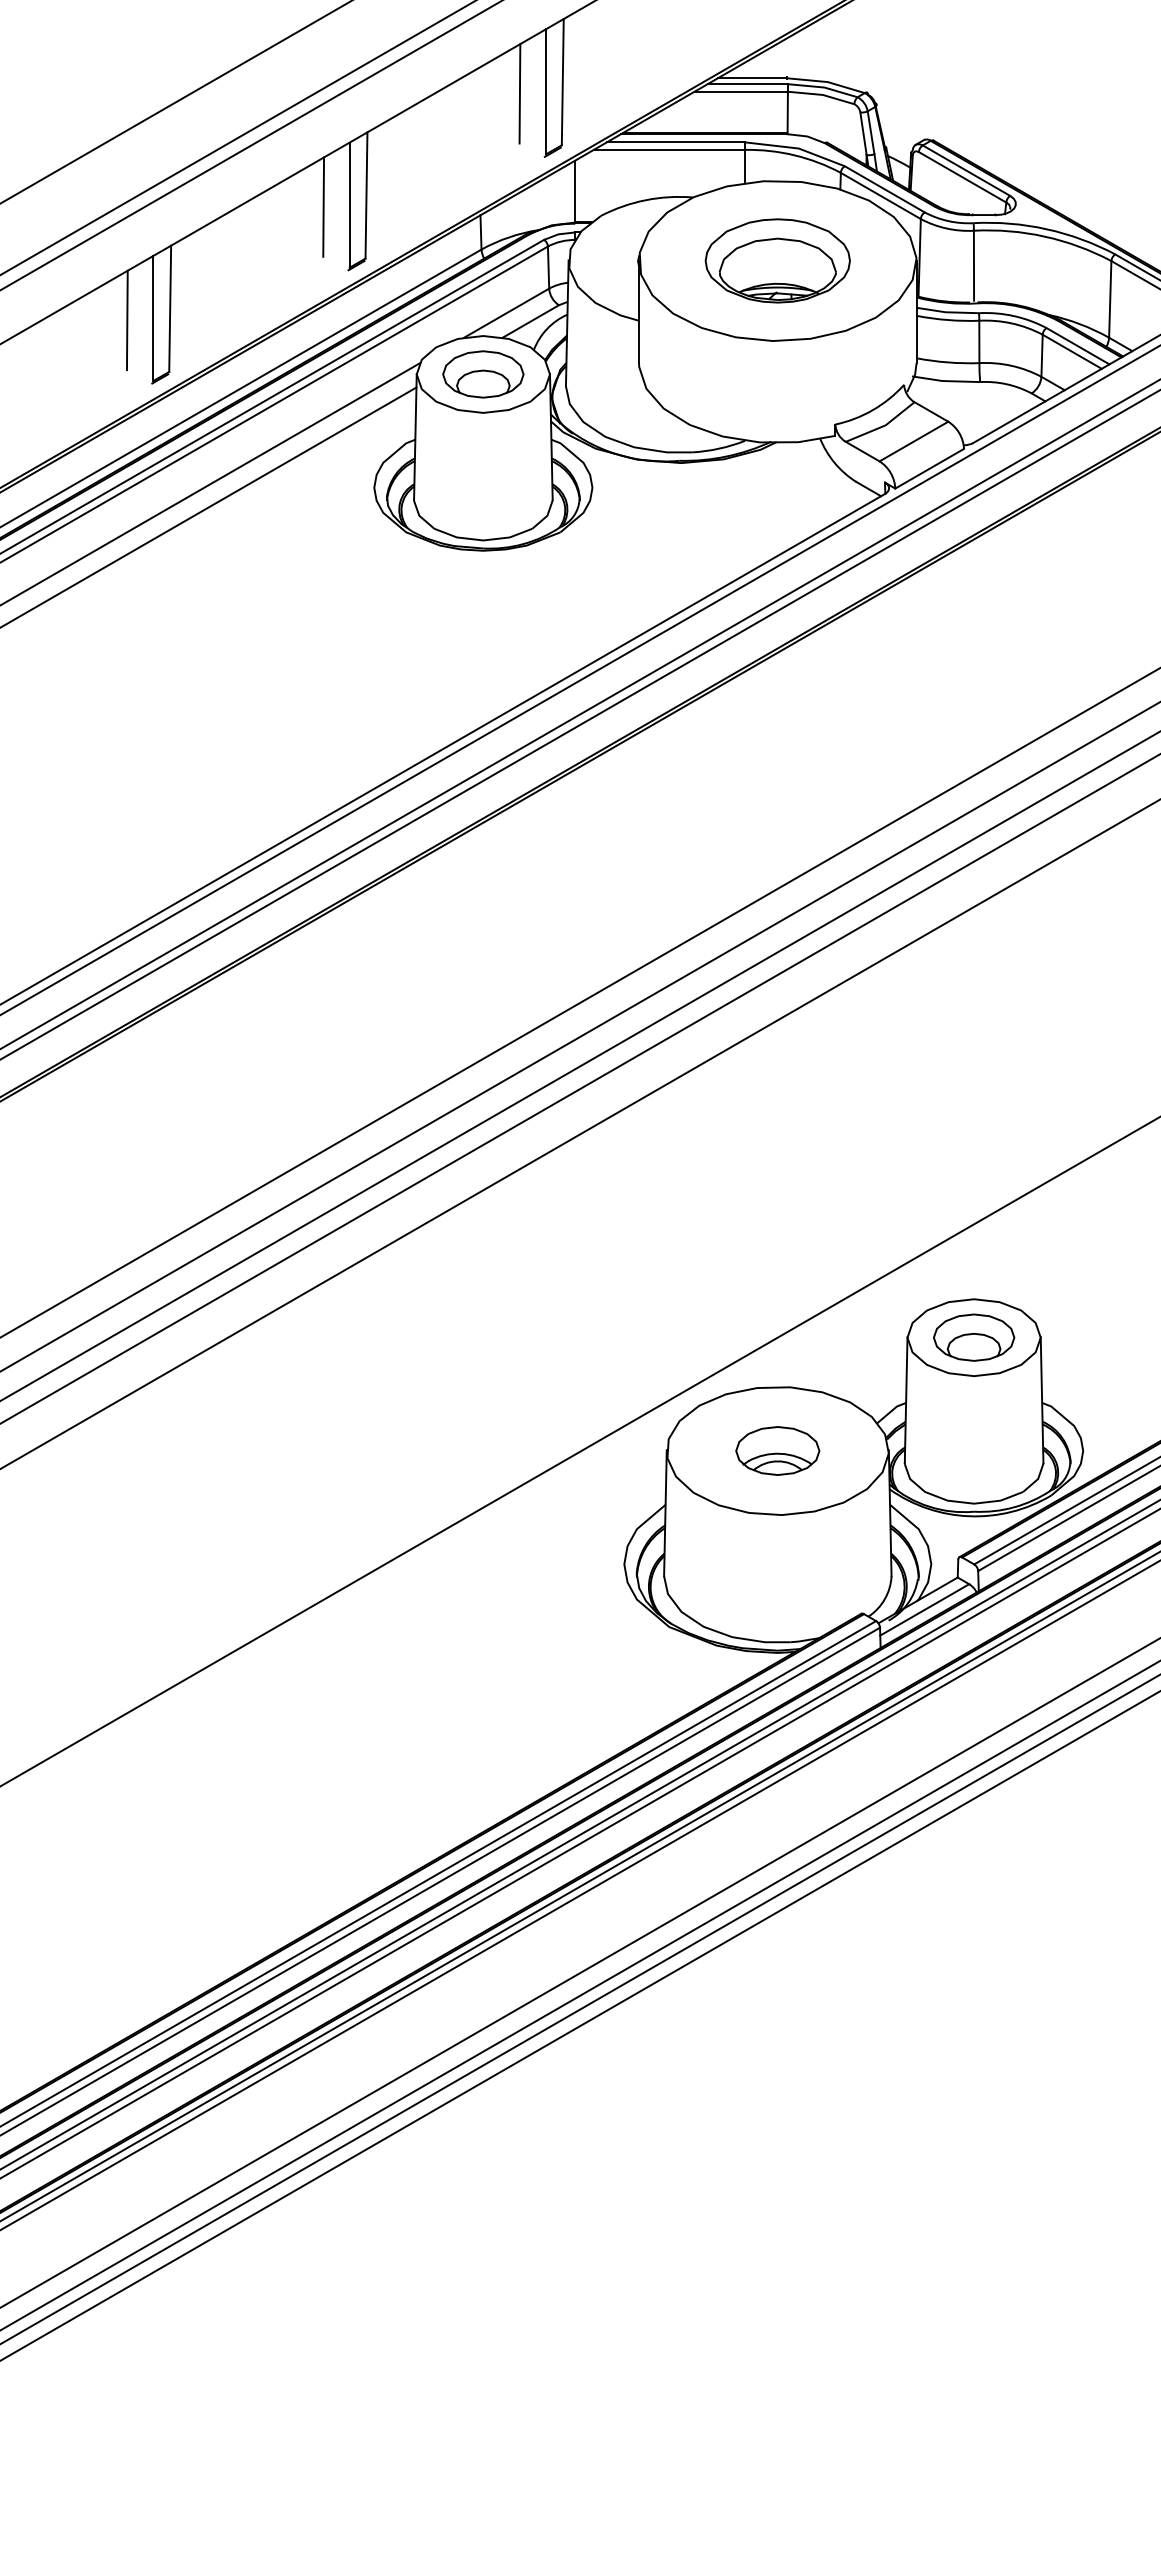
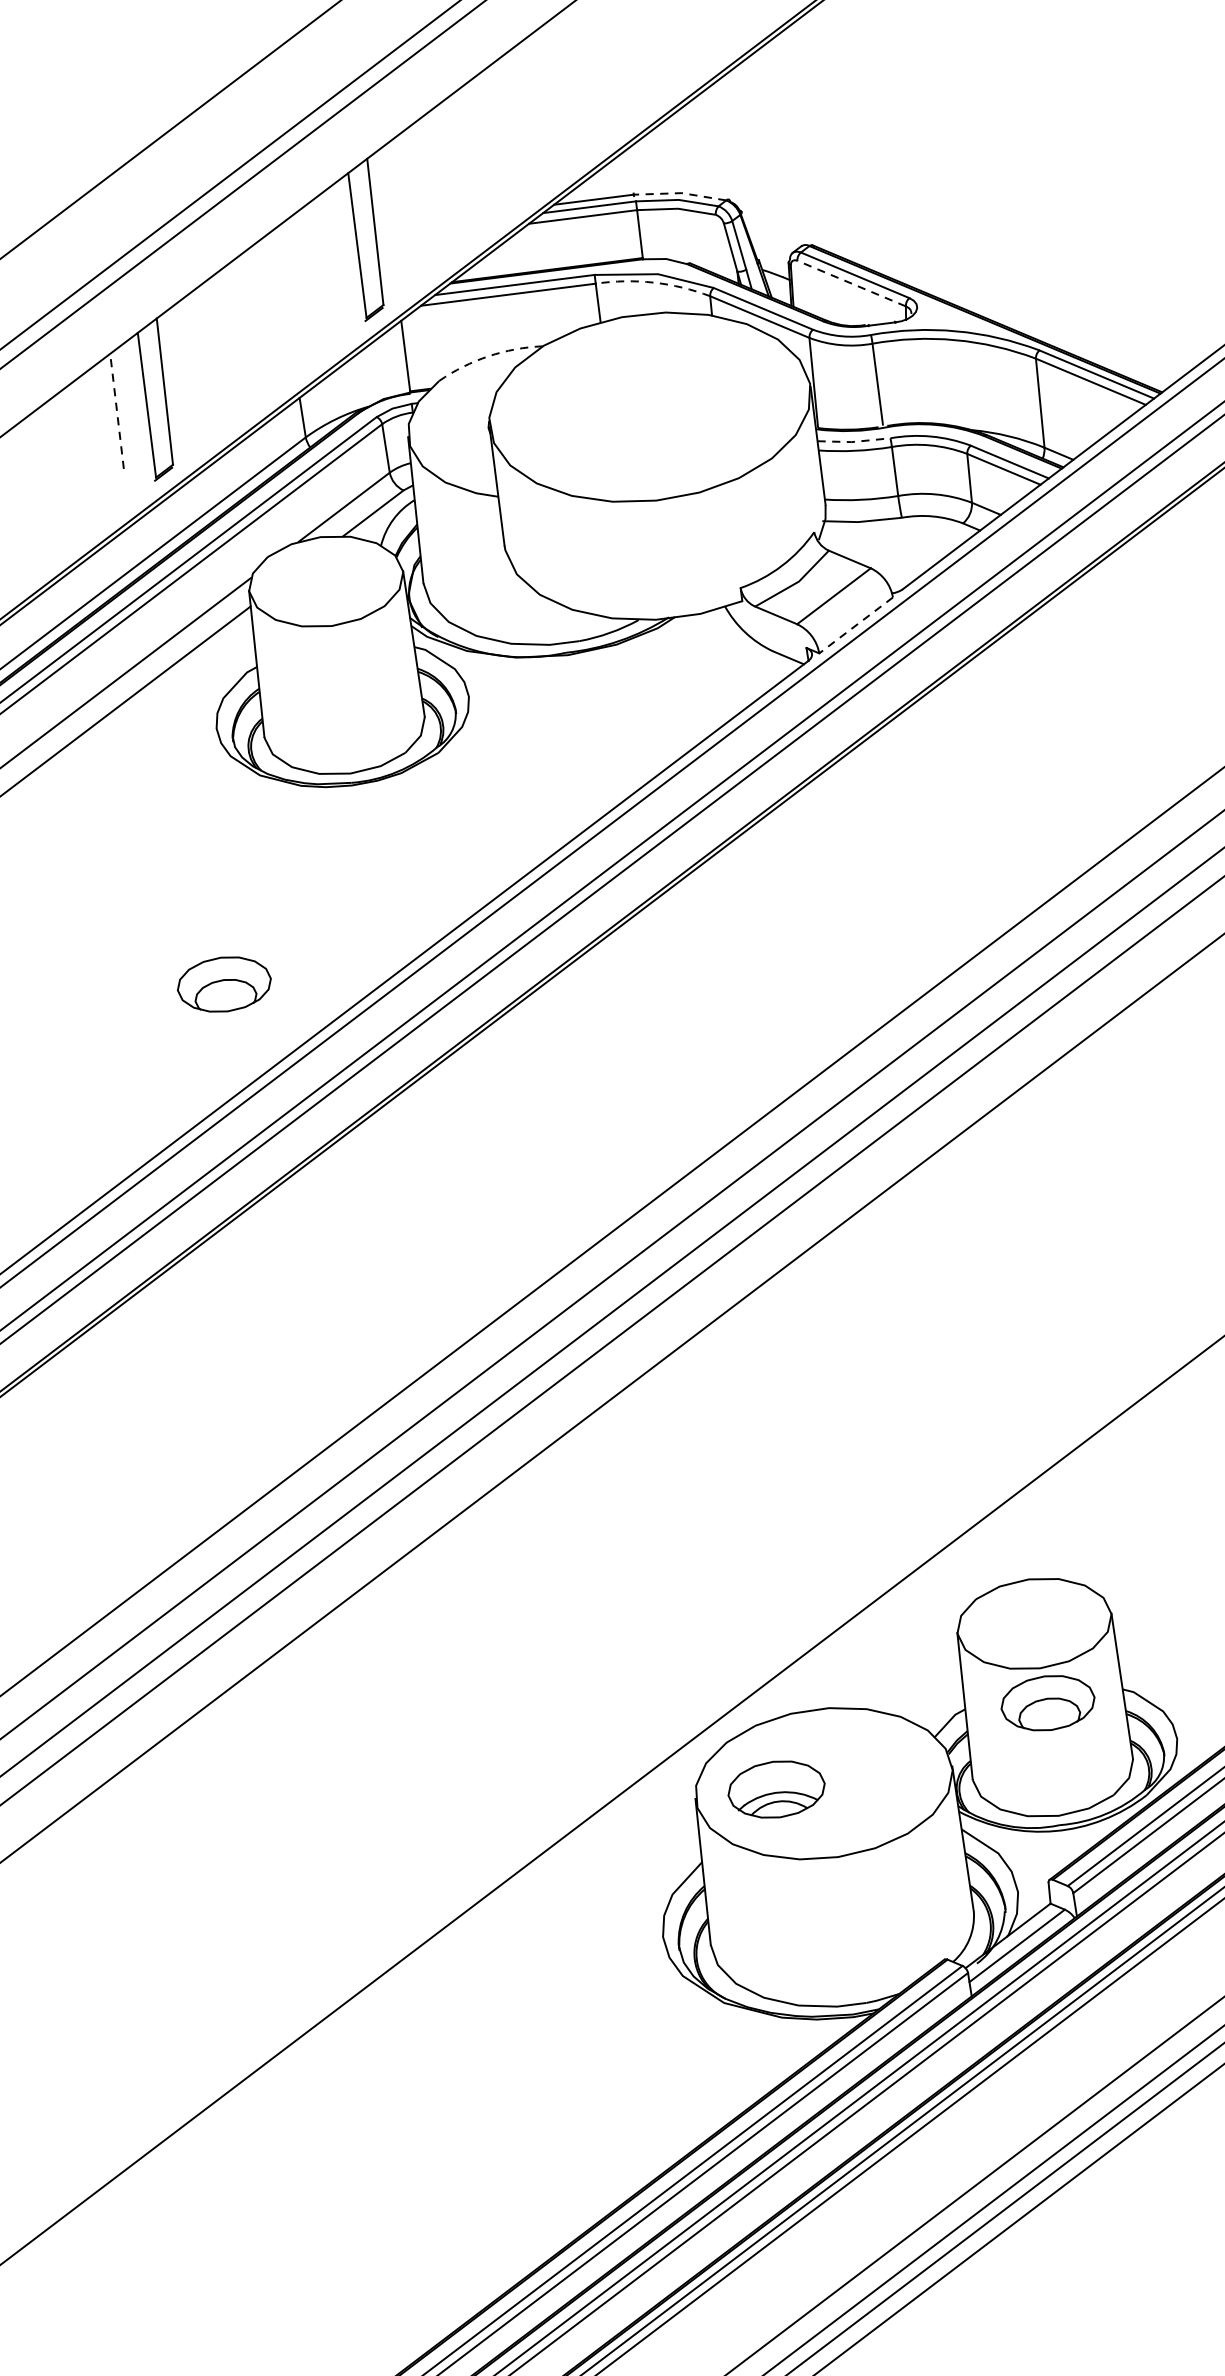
line: (826, 82) -> (680, 193), solid -> dashed
line: (519, 93) -> (326, 251), removed
arc: (794, 155) -> (654, 282), solid -> dashed
line: (962, 177) -> (851, 283), solid -> dashed
arc: (645, 200) -> (488, 356), solid -> dashed
line: (323, 207) -> (116, 411), solid -> dashed
part: (777, 260) -> (649, 406), removed
line: (947, 312) -> (853, 442), solid -> dashed
part: (483, 374) -> (224, 984), moved
line: (929, 468) -> (855, 625), solid -> dashed
part: (974, 1337) -> (1048, 1702), moved
part: (777, 1450) -> (776, 1789), moved

